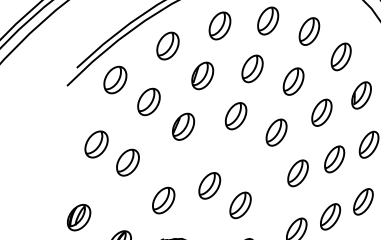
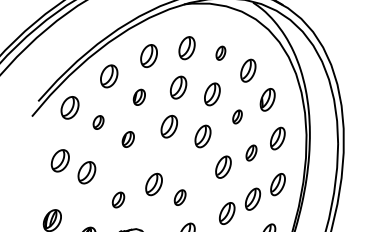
part: (308, 31) -> (220, 53), size x0.6
part: (202, 76) -> (139, 97), size x0.7
part: (148, 101) -> (98, 122), size x0.6
part: (321, 112) -> (237, 116), size x0.6
part: (183, 126) -> (128, 139), size x0.7
part: (334, 158) -> (251, 152), size x0.7
part: (163, 199) -> (118, 199), size x0.7
part: (239, 205) -> (179, 197), size x0.7

